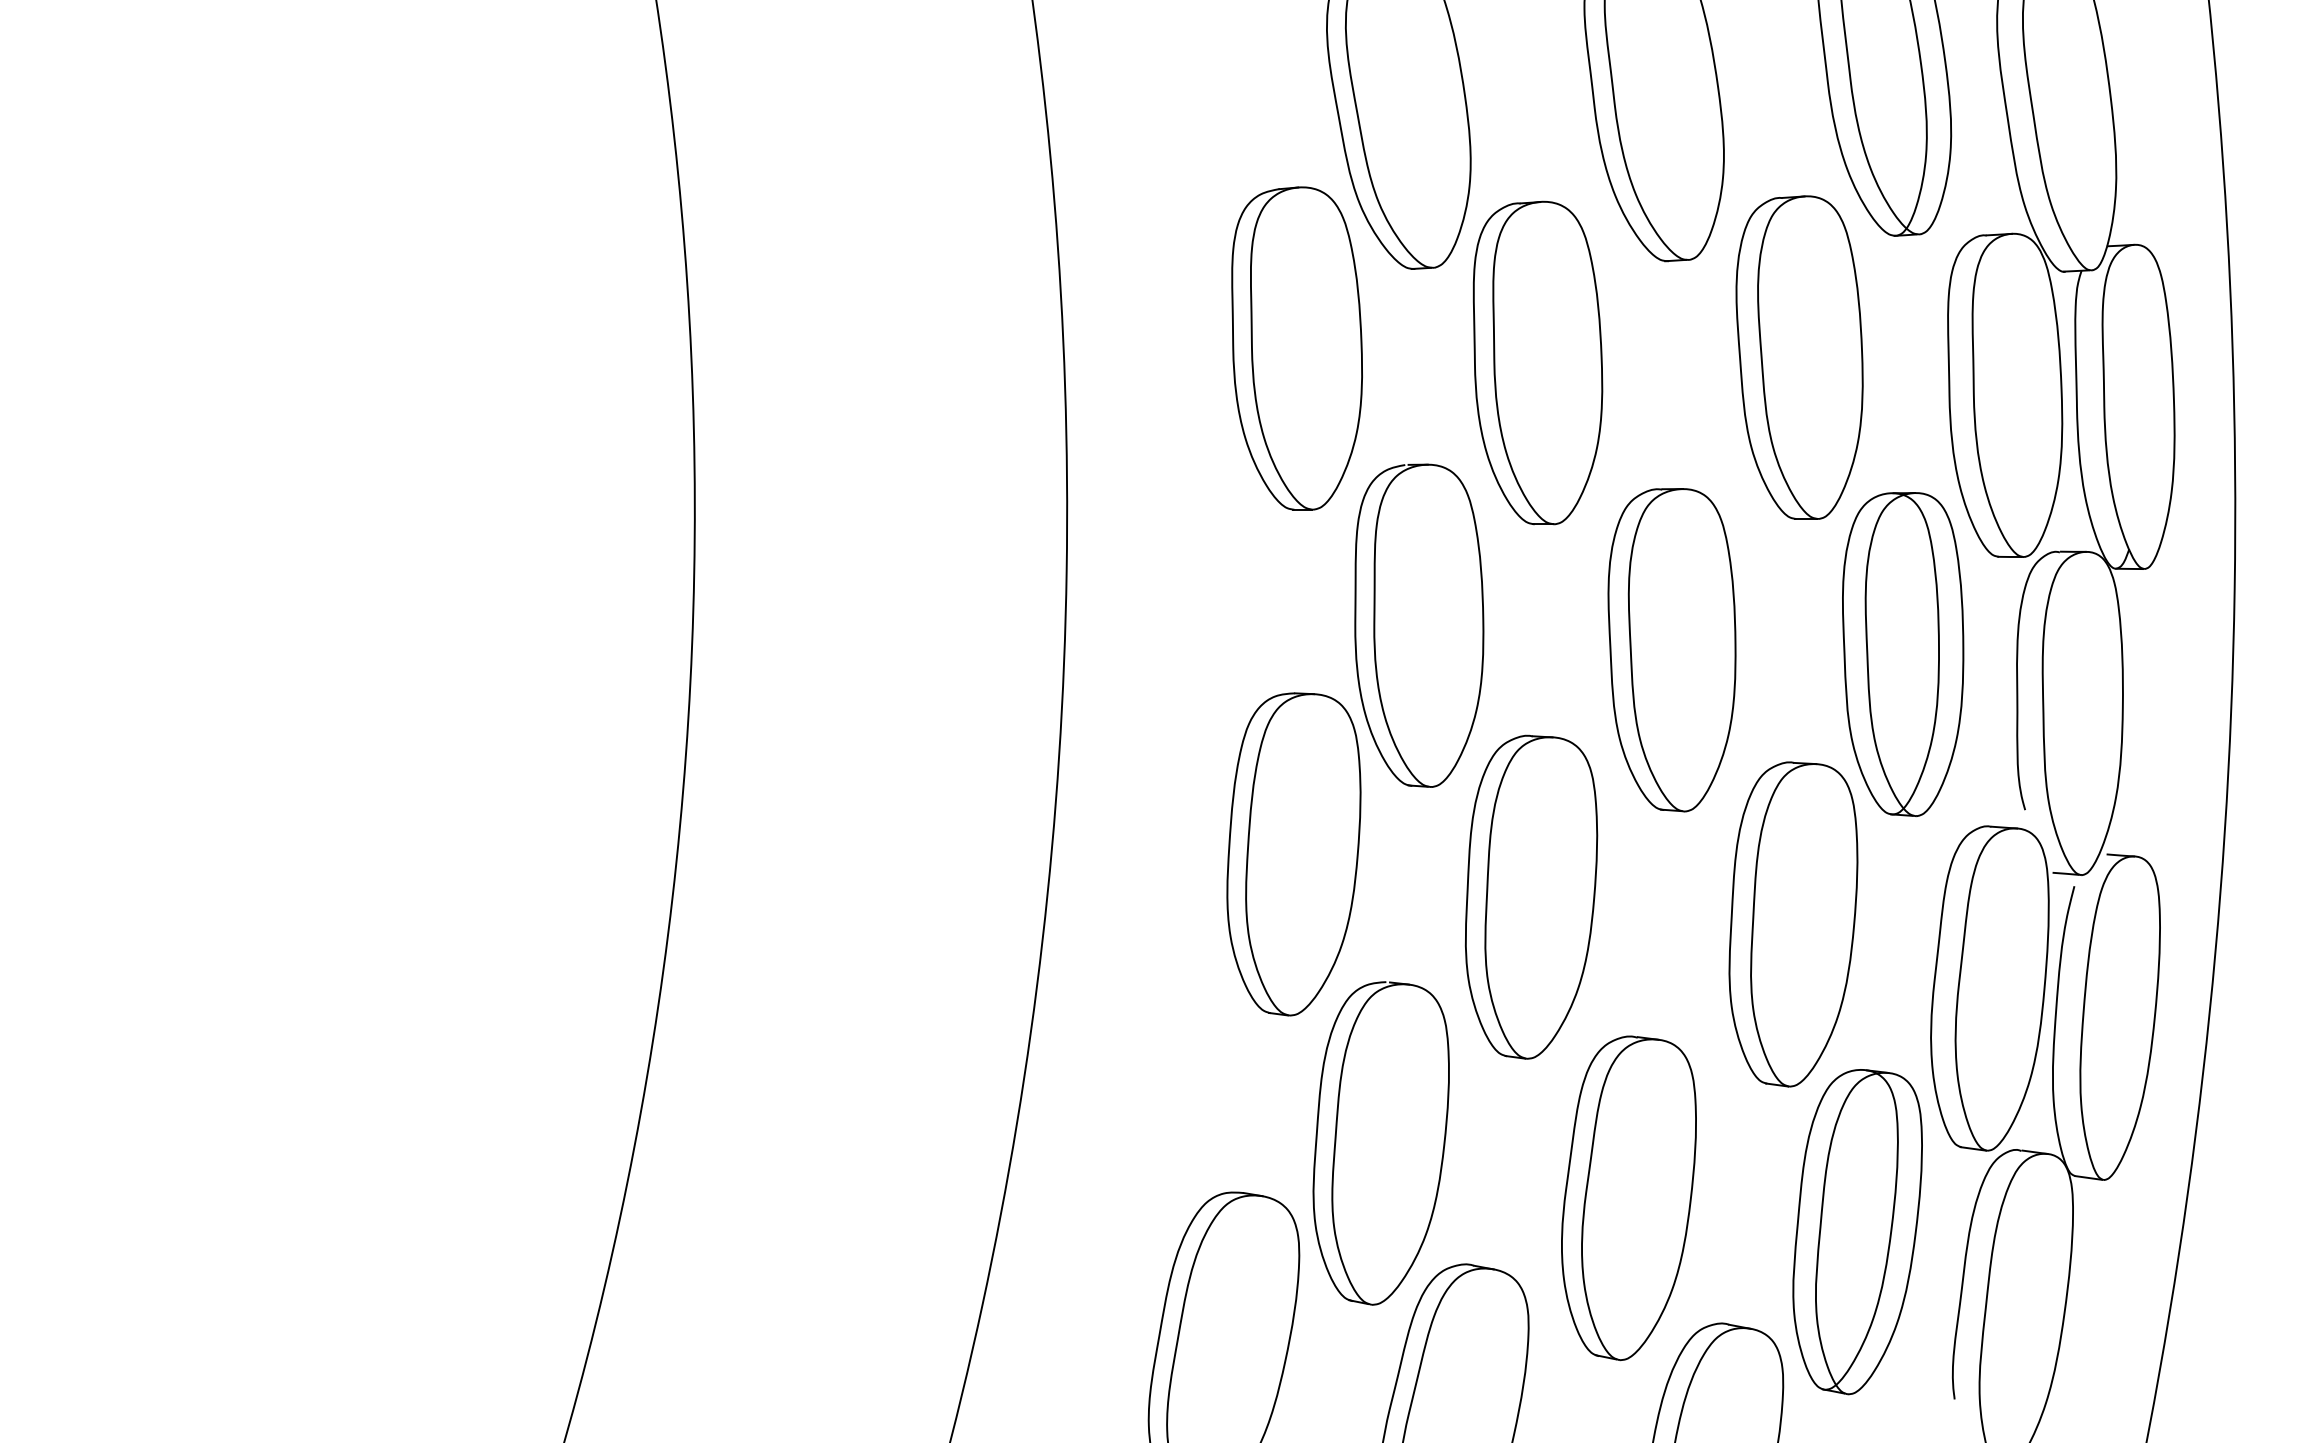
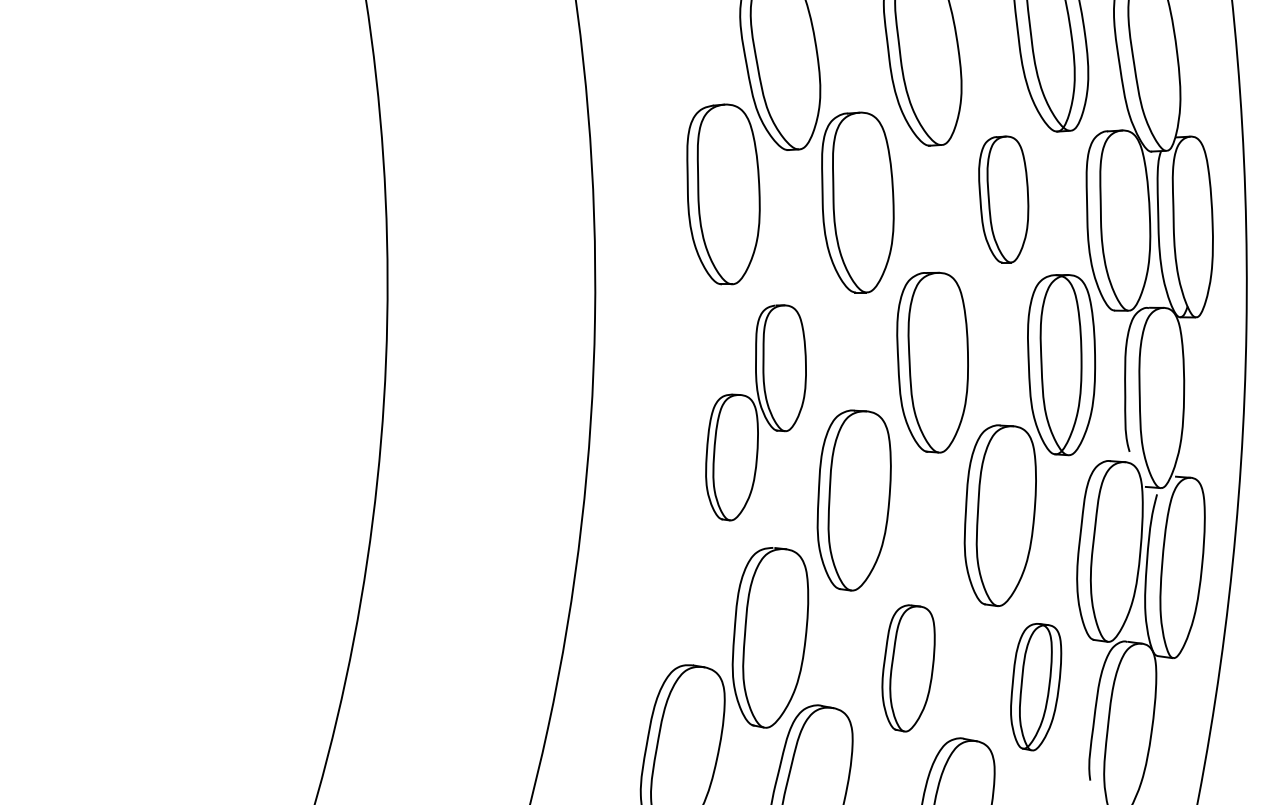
part: (1799, 357) -> (1003, 199), size x0.7
part: (1354, 739) -> (755, 412), size x0.7
part: (1628, 1198) -> (908, 668), size x0.7
part: (1856, 1230) -> (1035, 686), size x0.7

